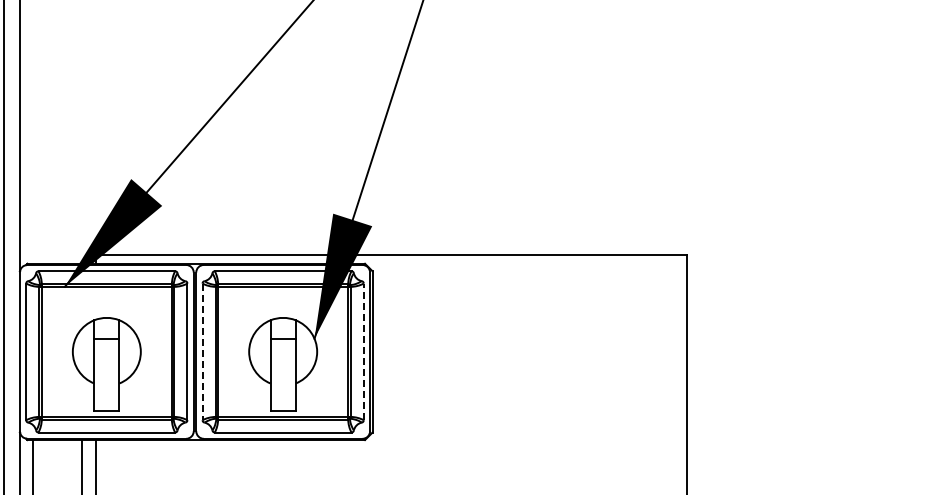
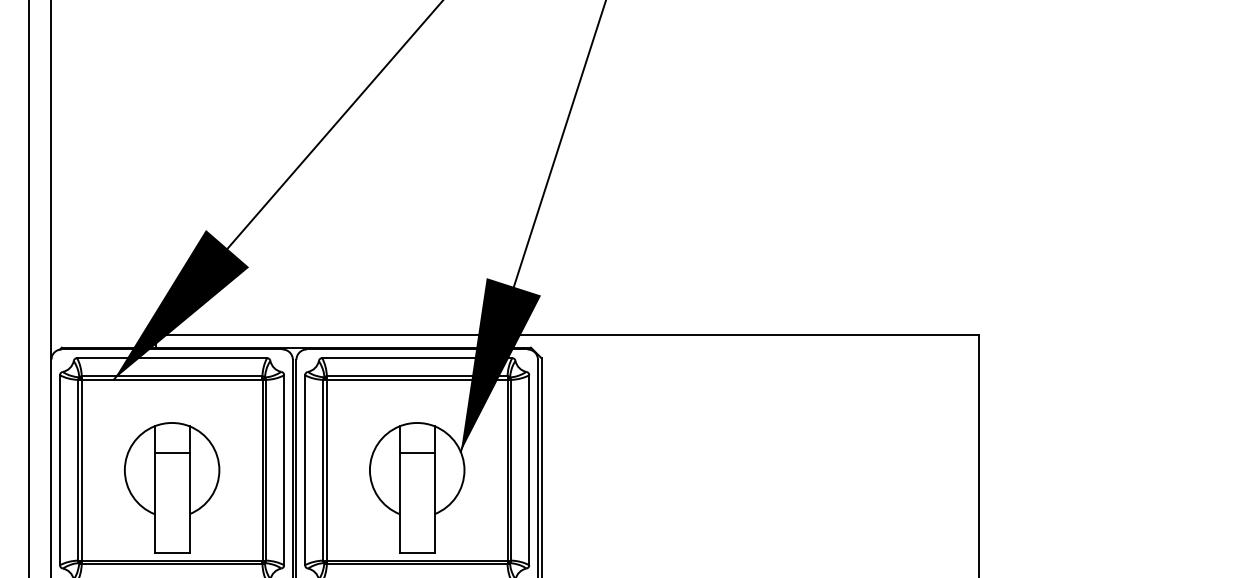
line: (363, 351) -> (528, 469), dashed -> solid
line: (202, 352) -> (305, 471), dashed -> solid

